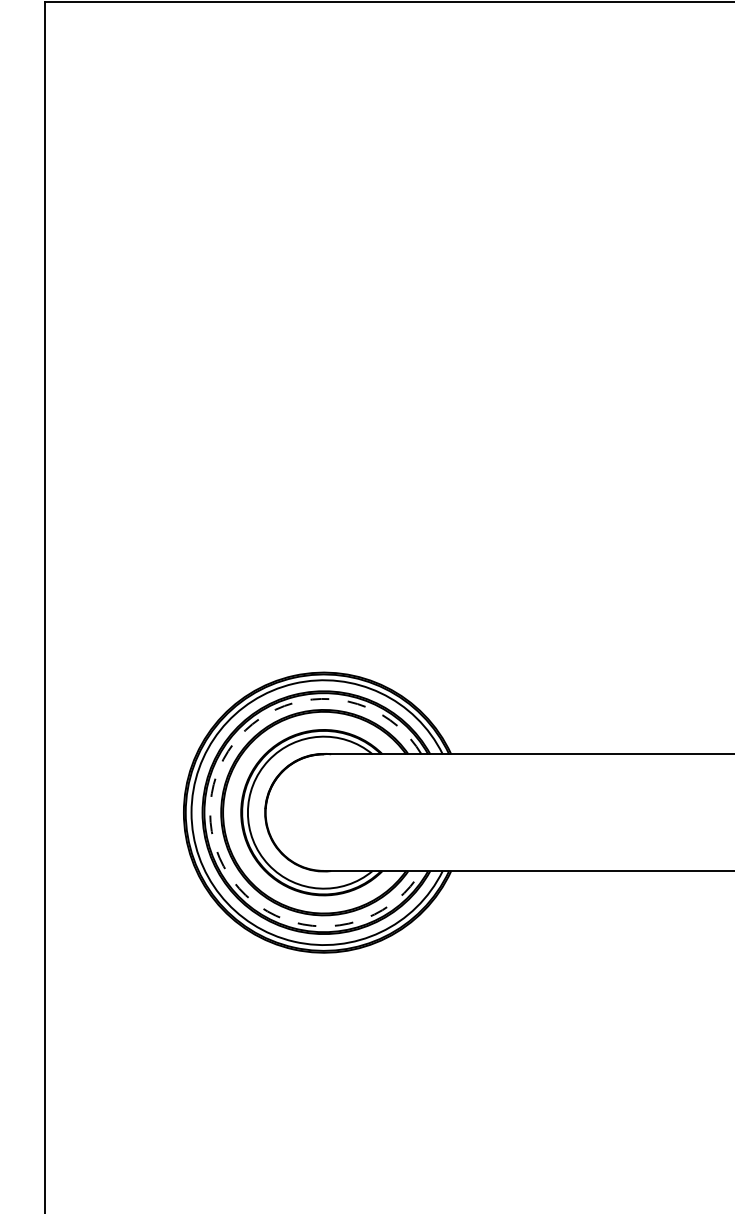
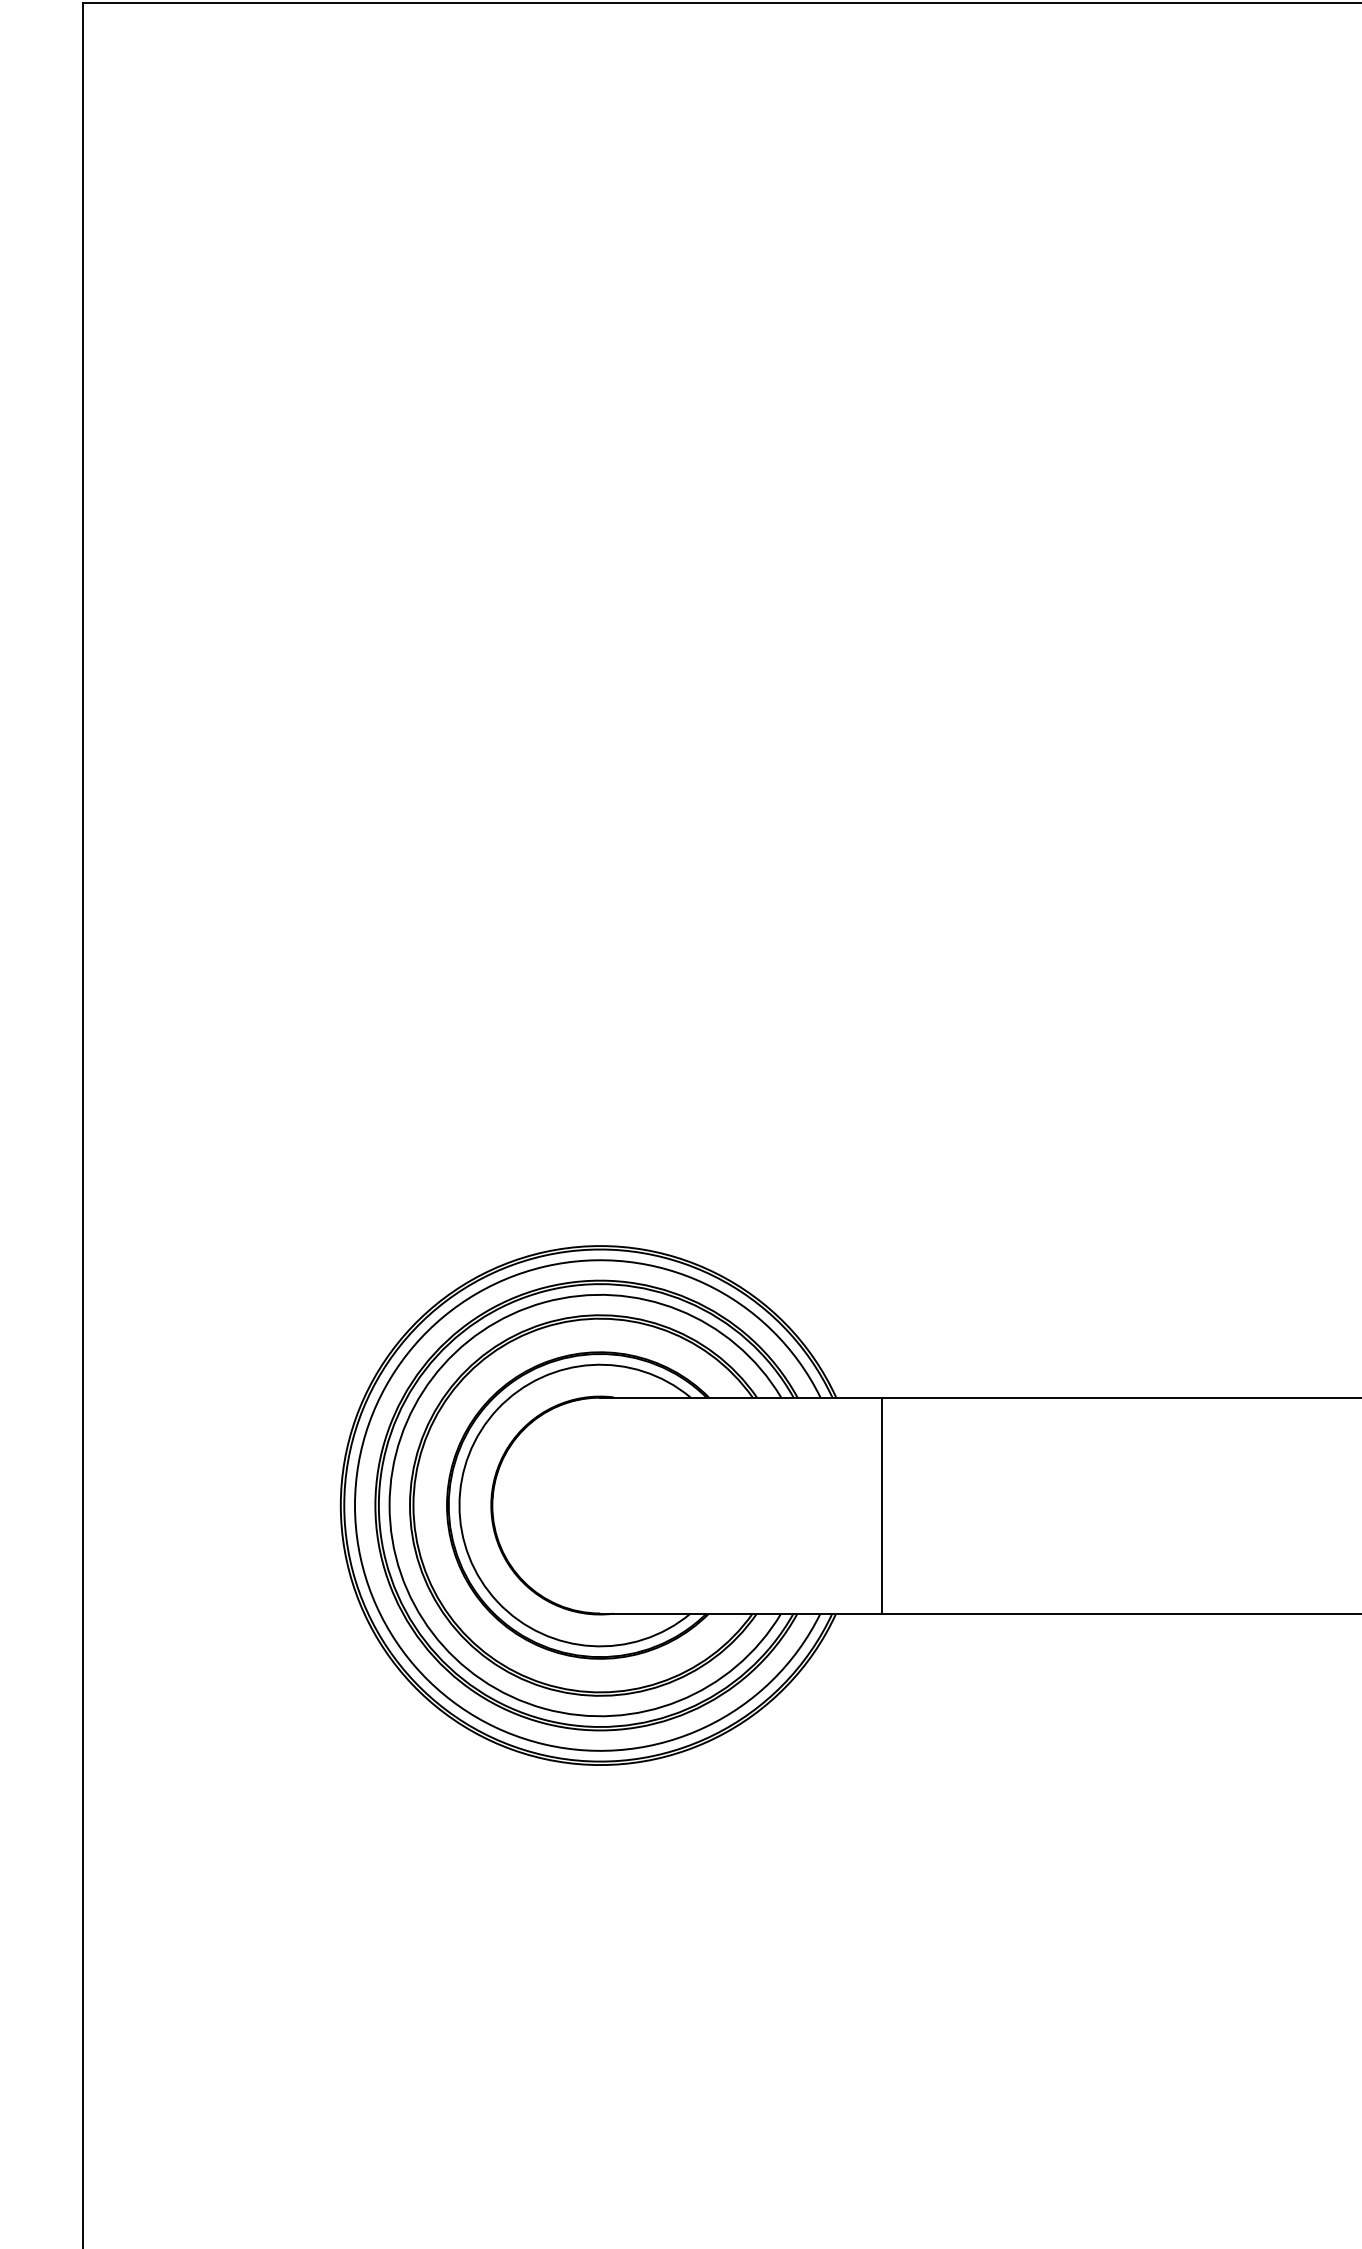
arc: (210, 812) -> (390, 1505), dashed -> solid
line: (475, 812) -> (881, 1505), added

